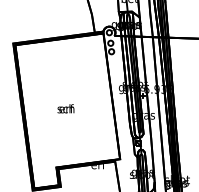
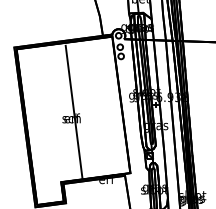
line: (68, 102) -> (74, 111), added

